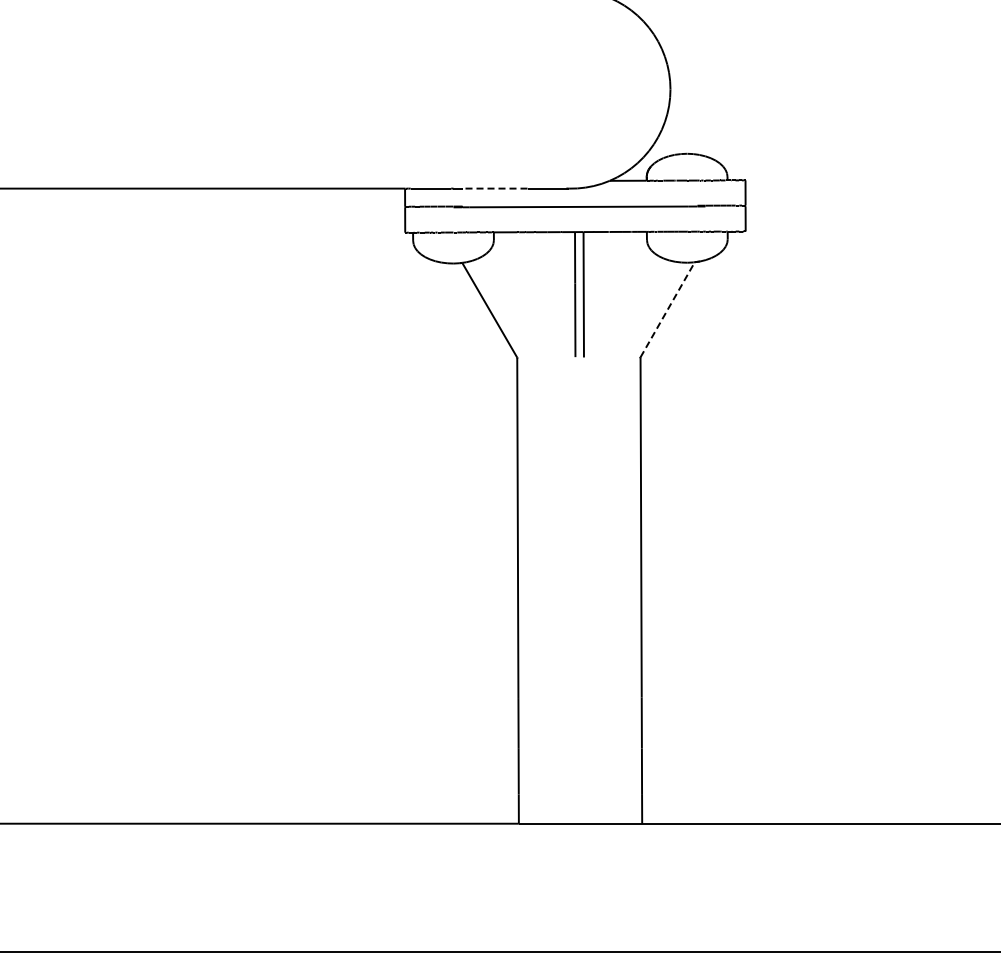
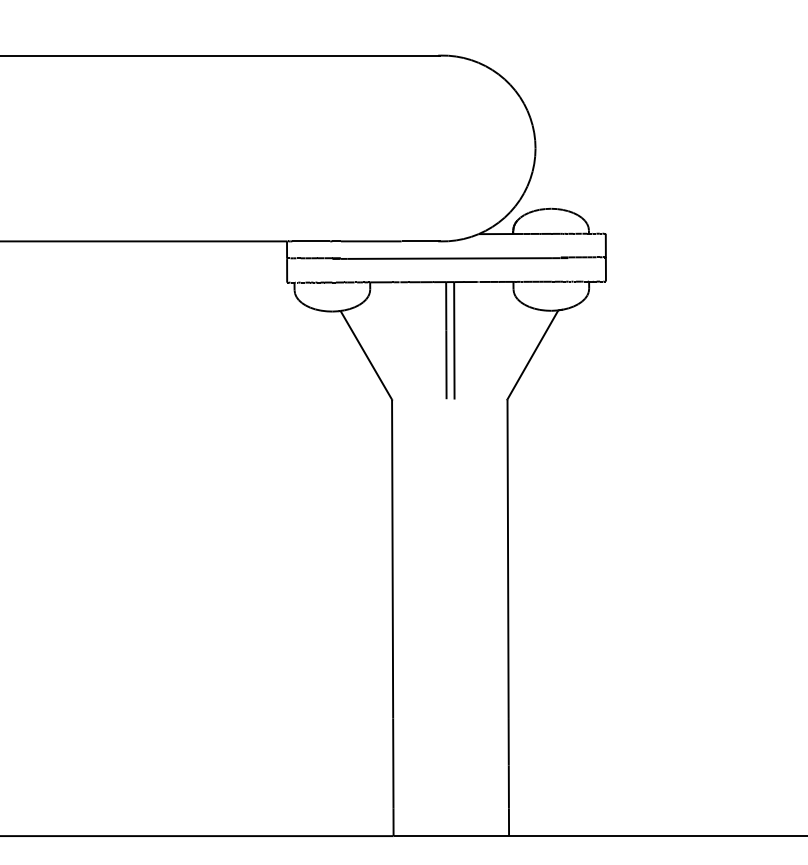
line: (494, 188) -> (370, 241), dashed -> solid
line: (667, 309) -> (532, 354), dashed -> solid

